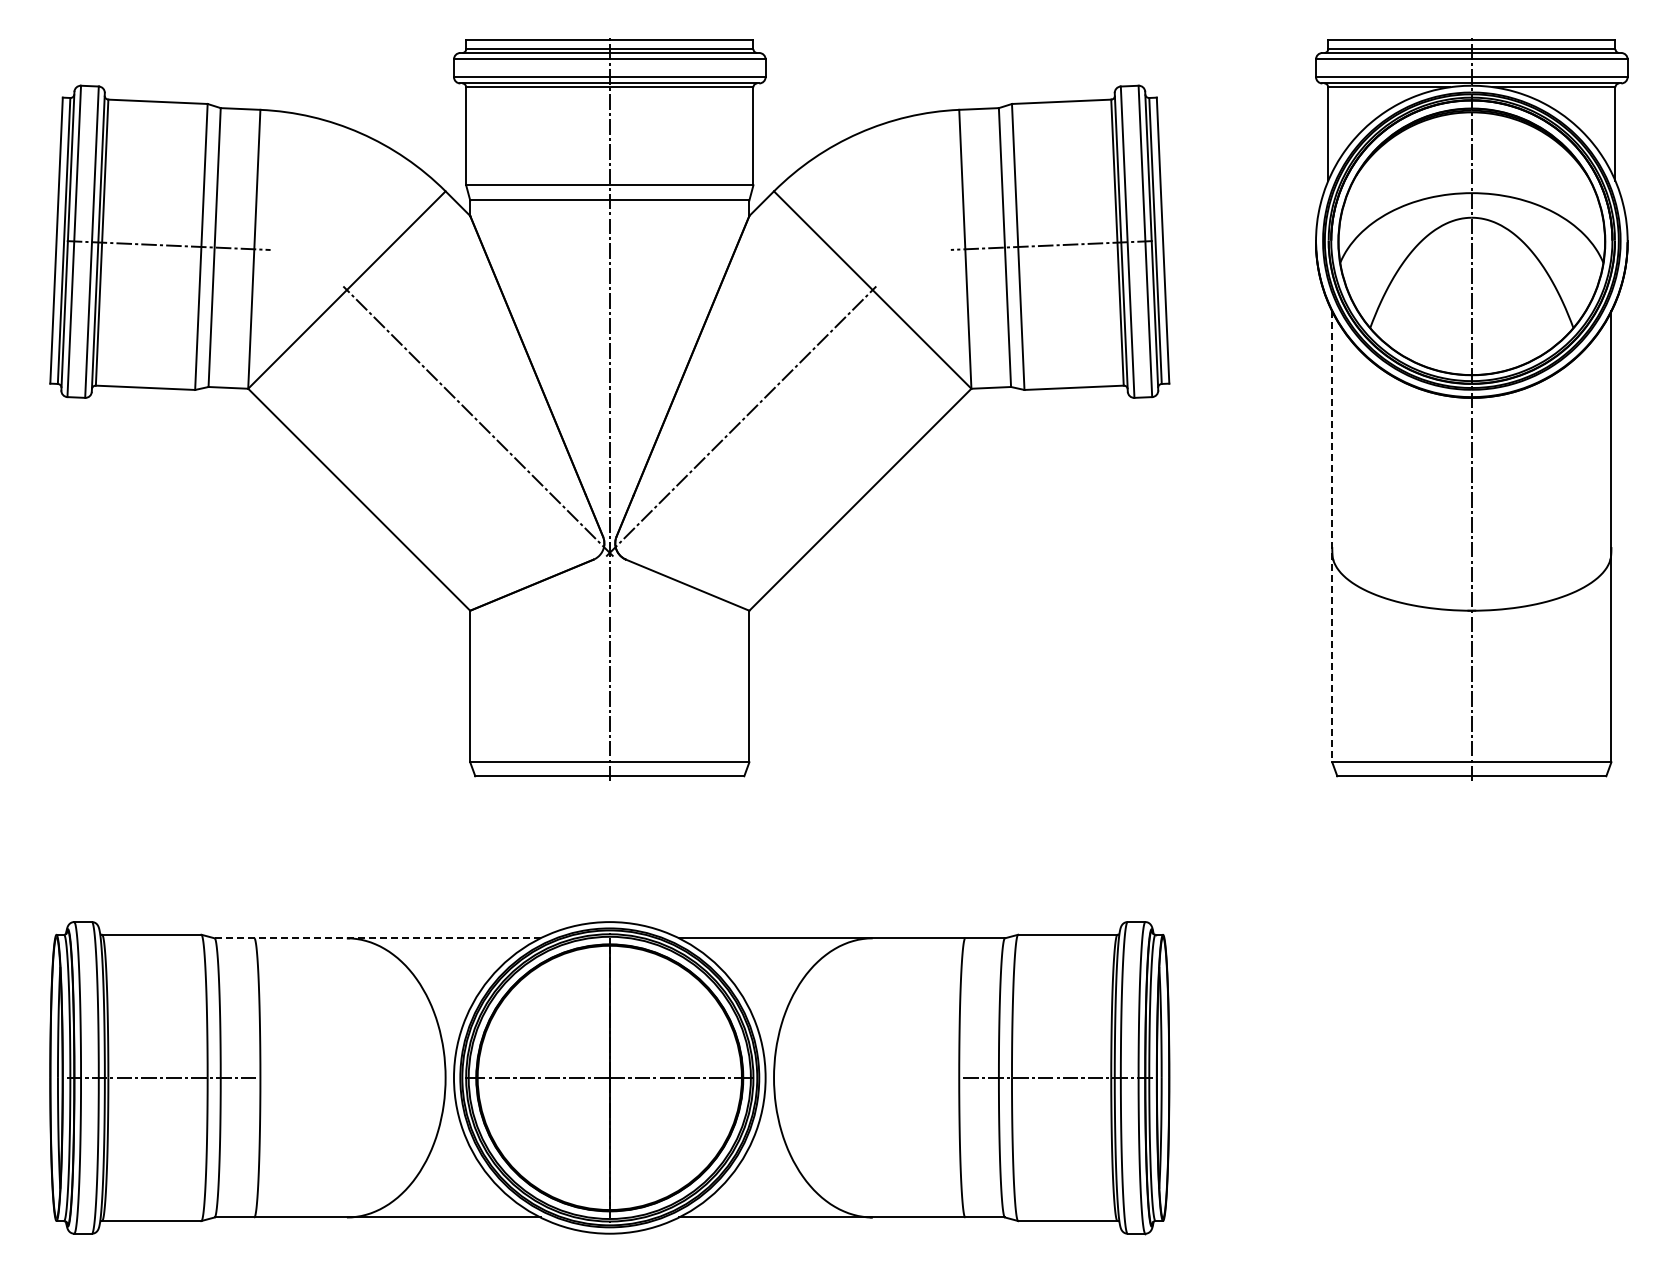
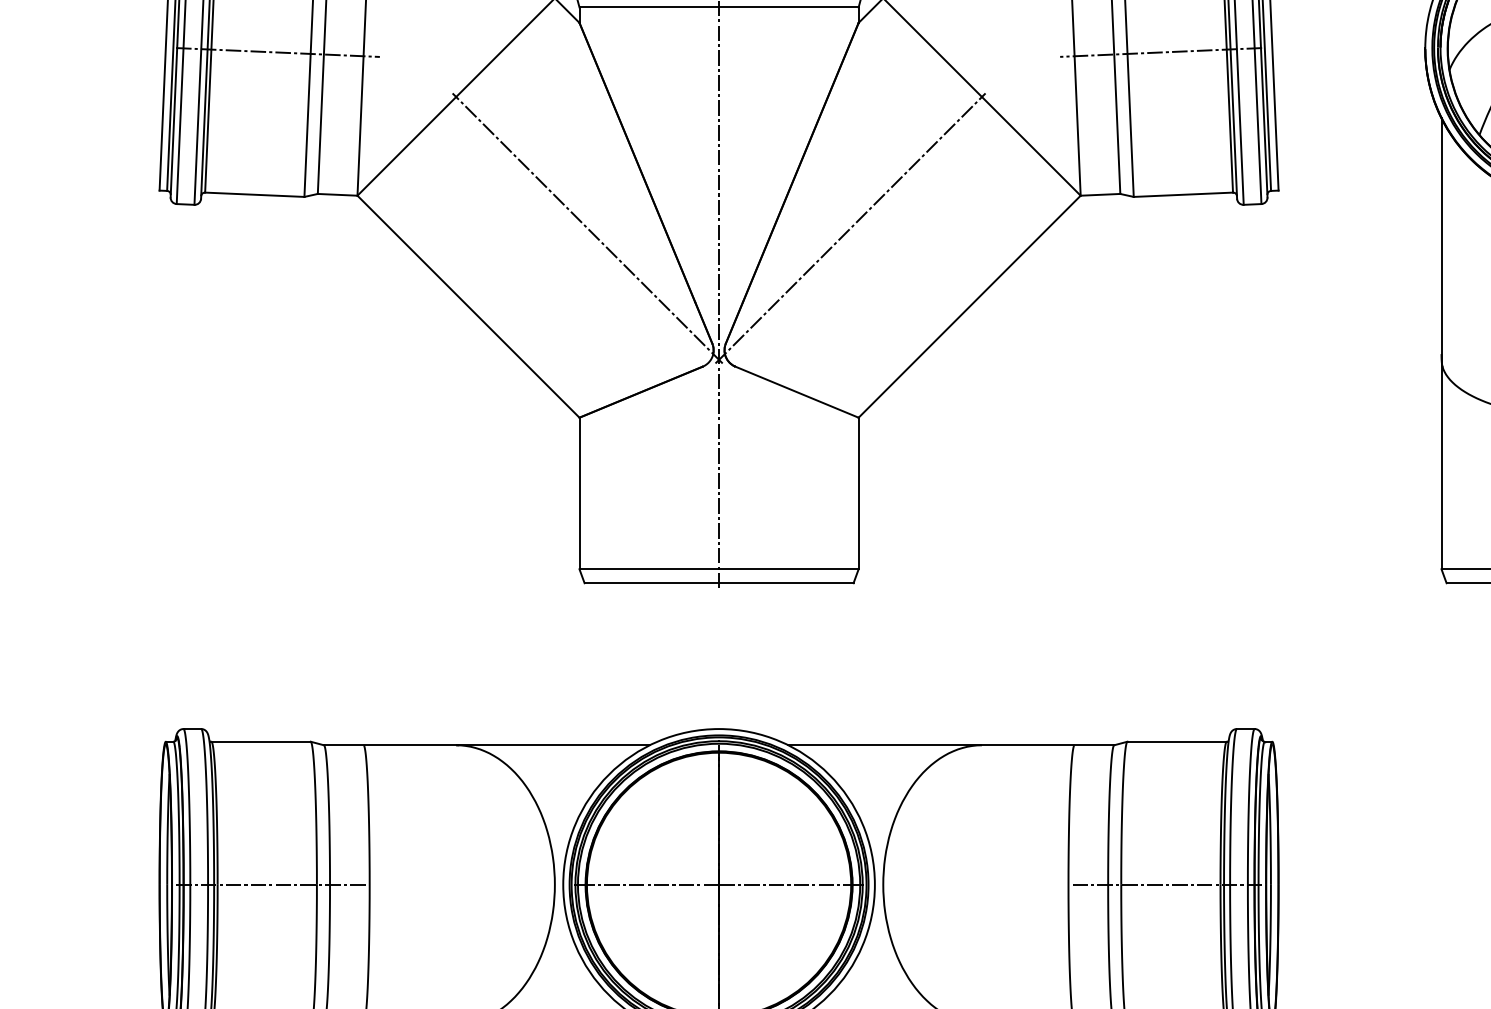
line: (1332, 537) -> (1441, 344), dashed -> solid
line: (377, 938) -> (486, 745), dashed -> solid

